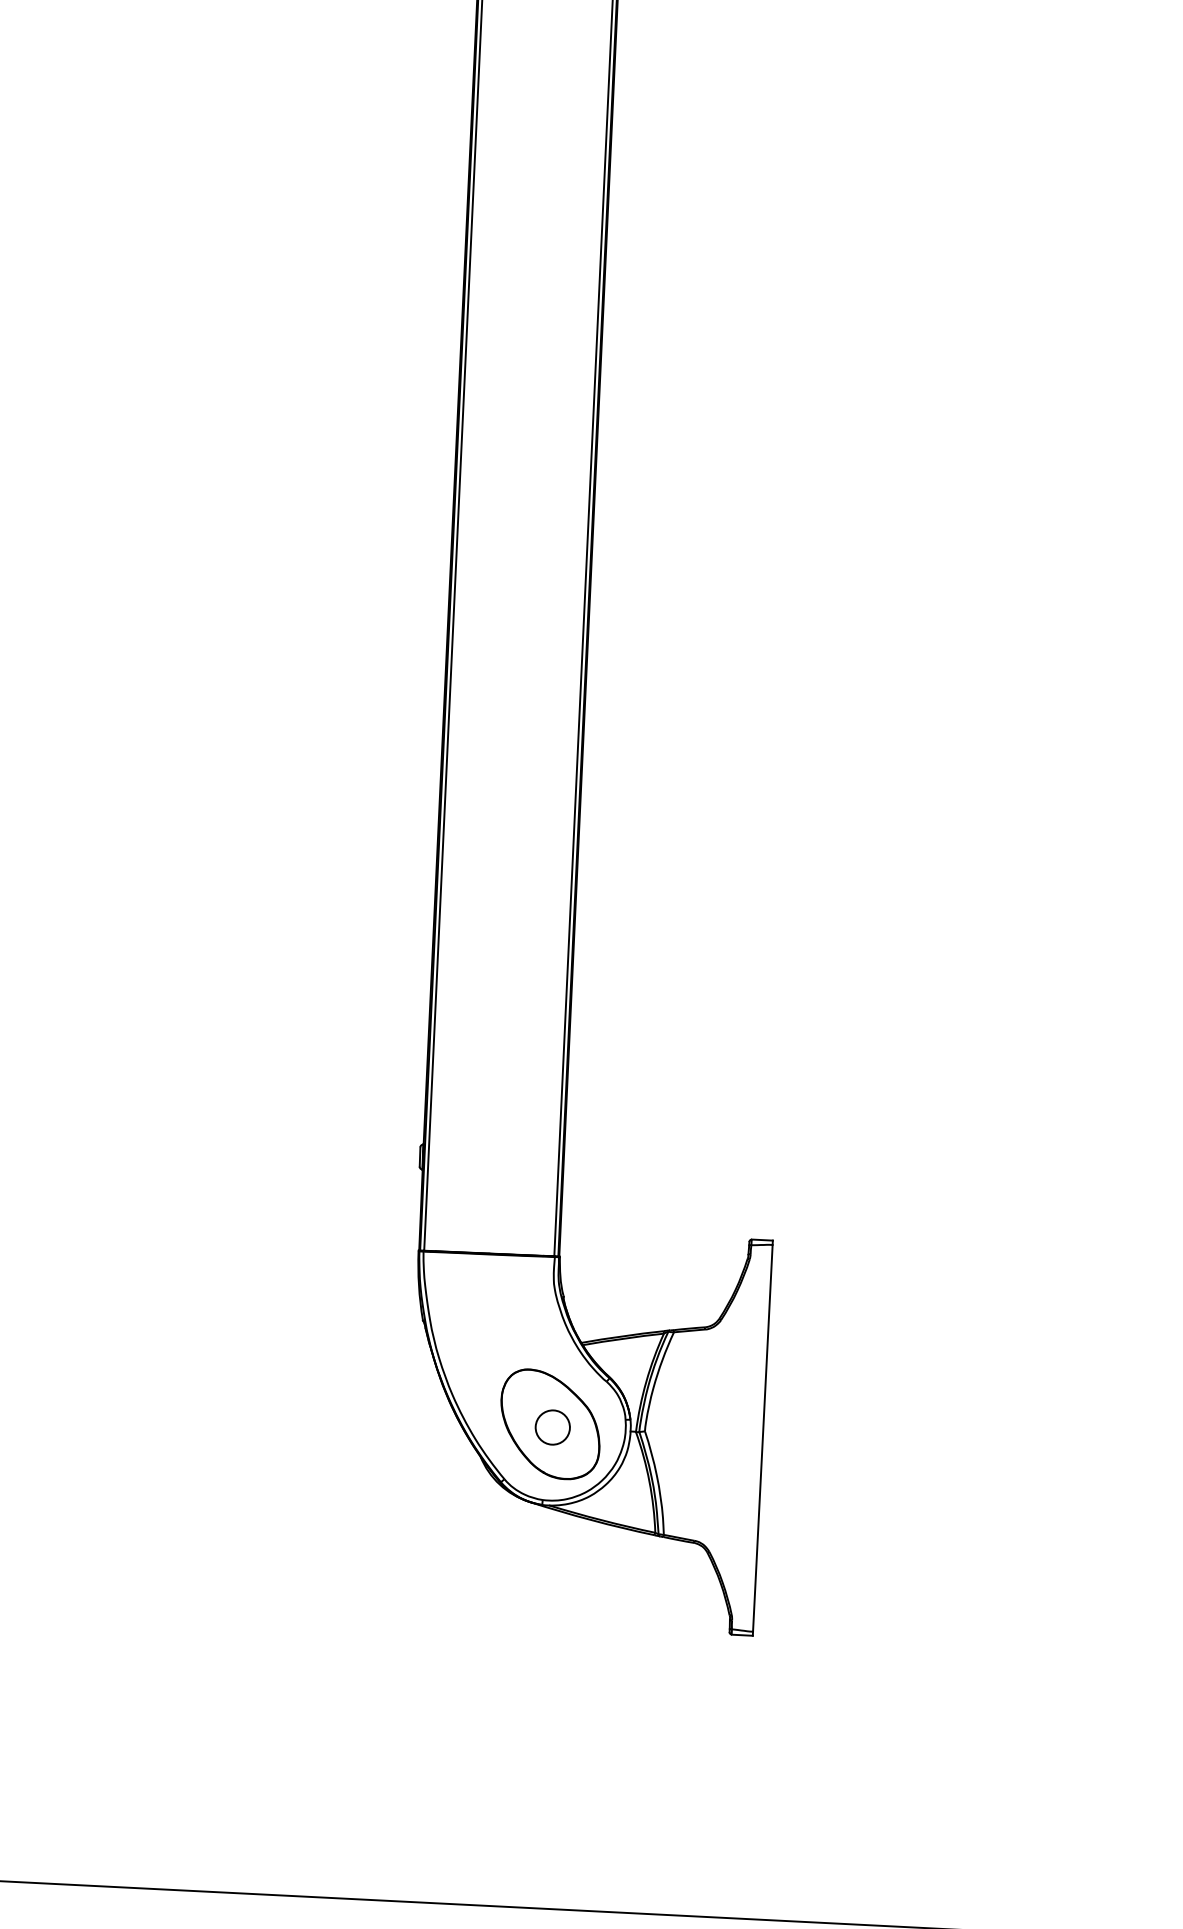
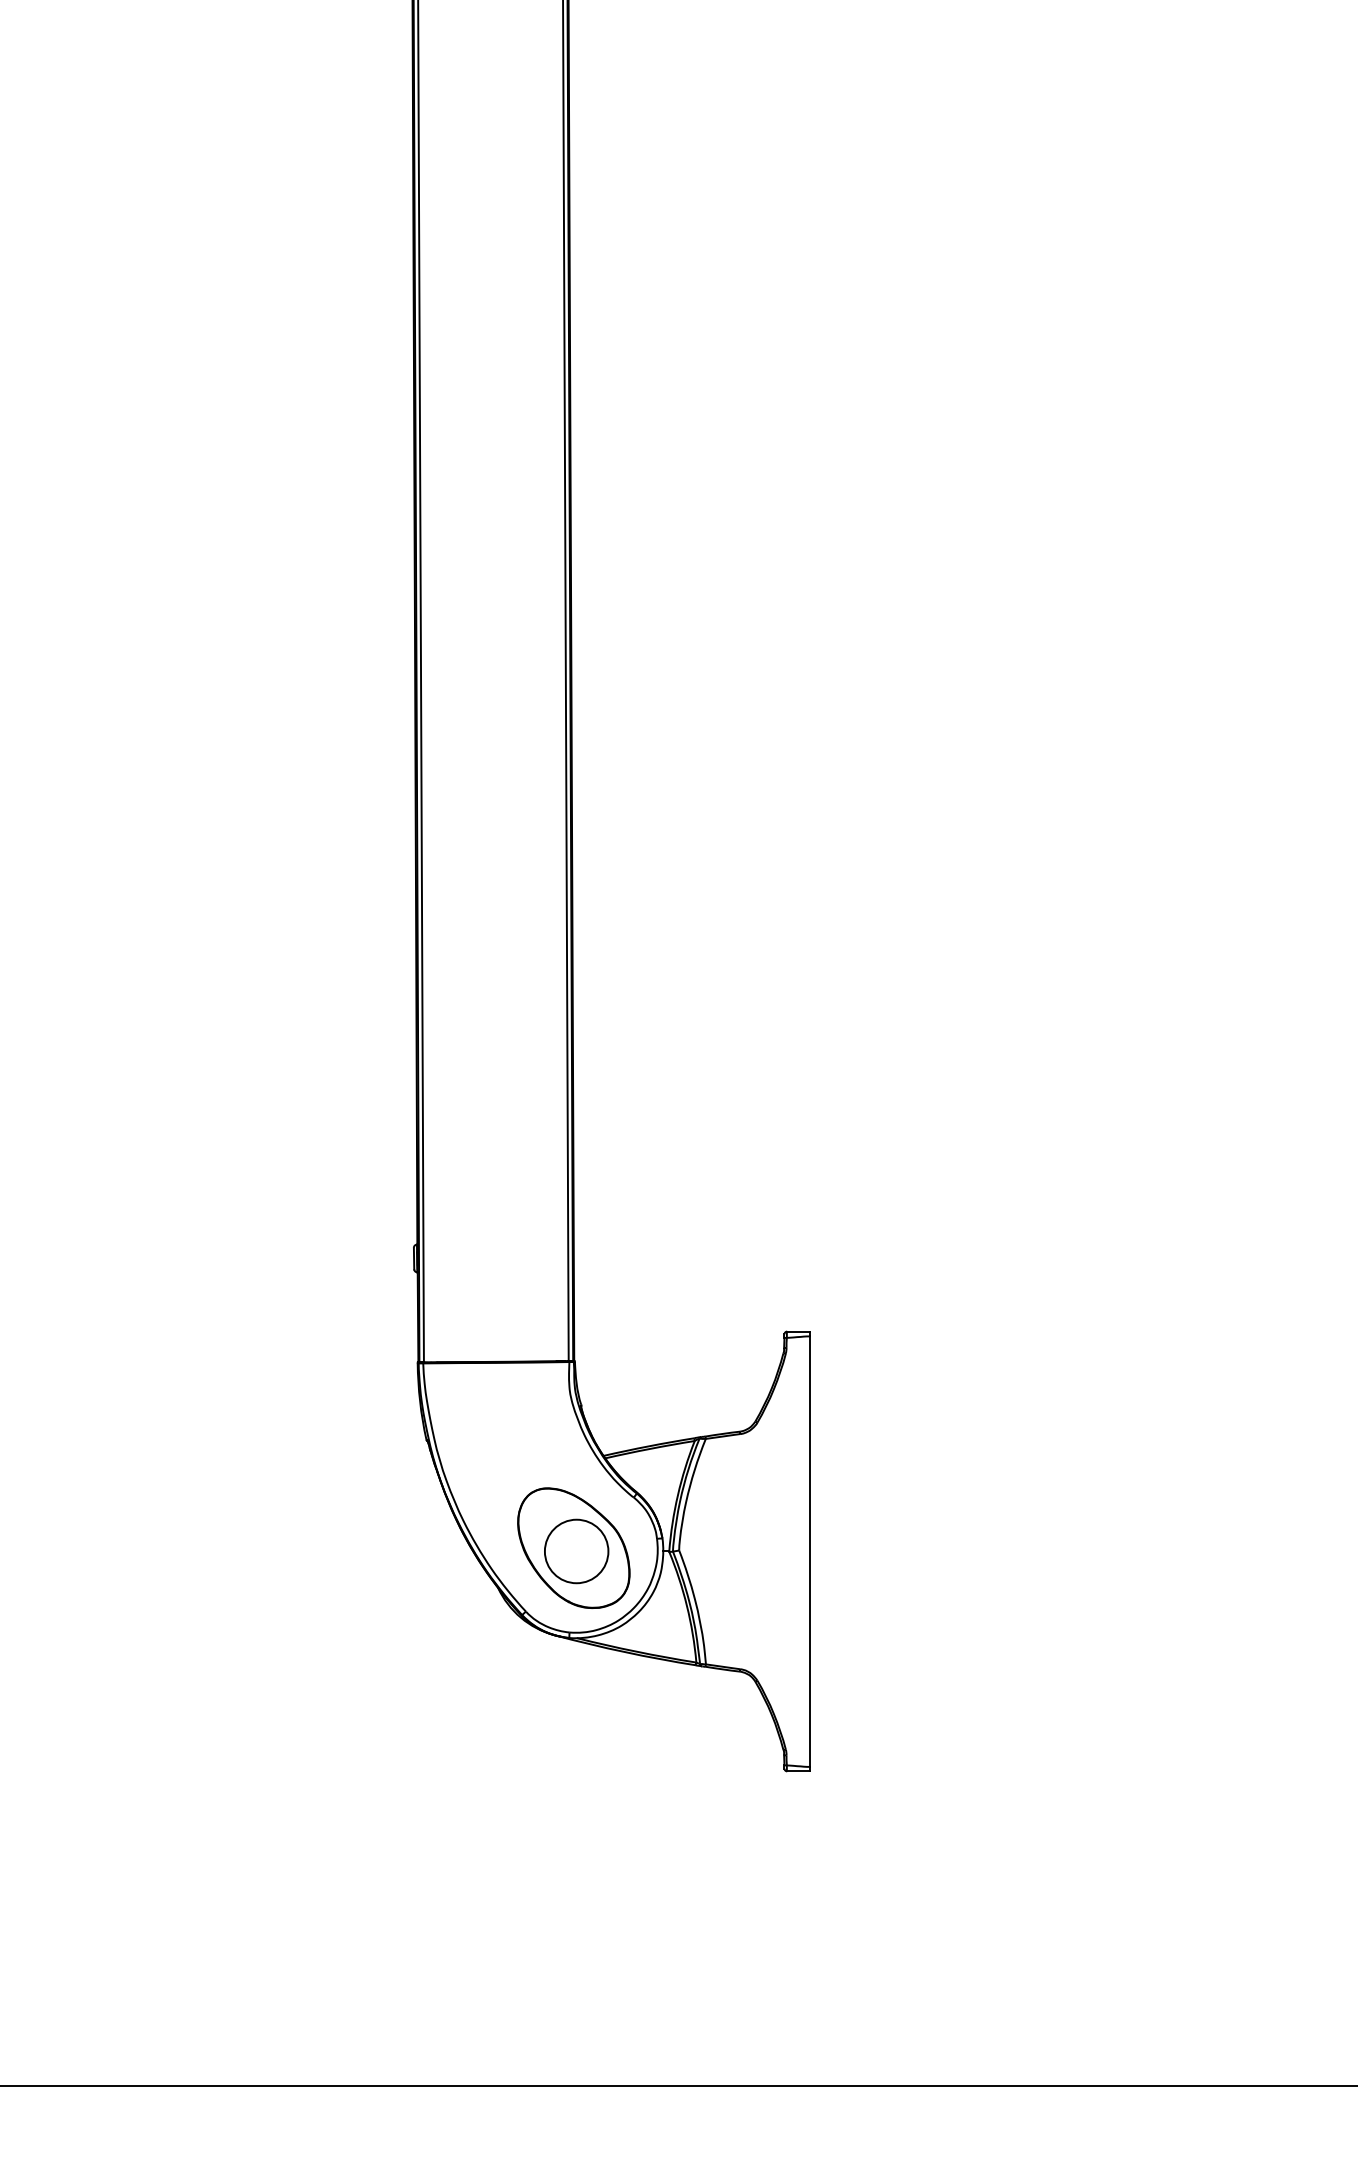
circle: (552, 1427) -> (576, 1551), size x1.67

